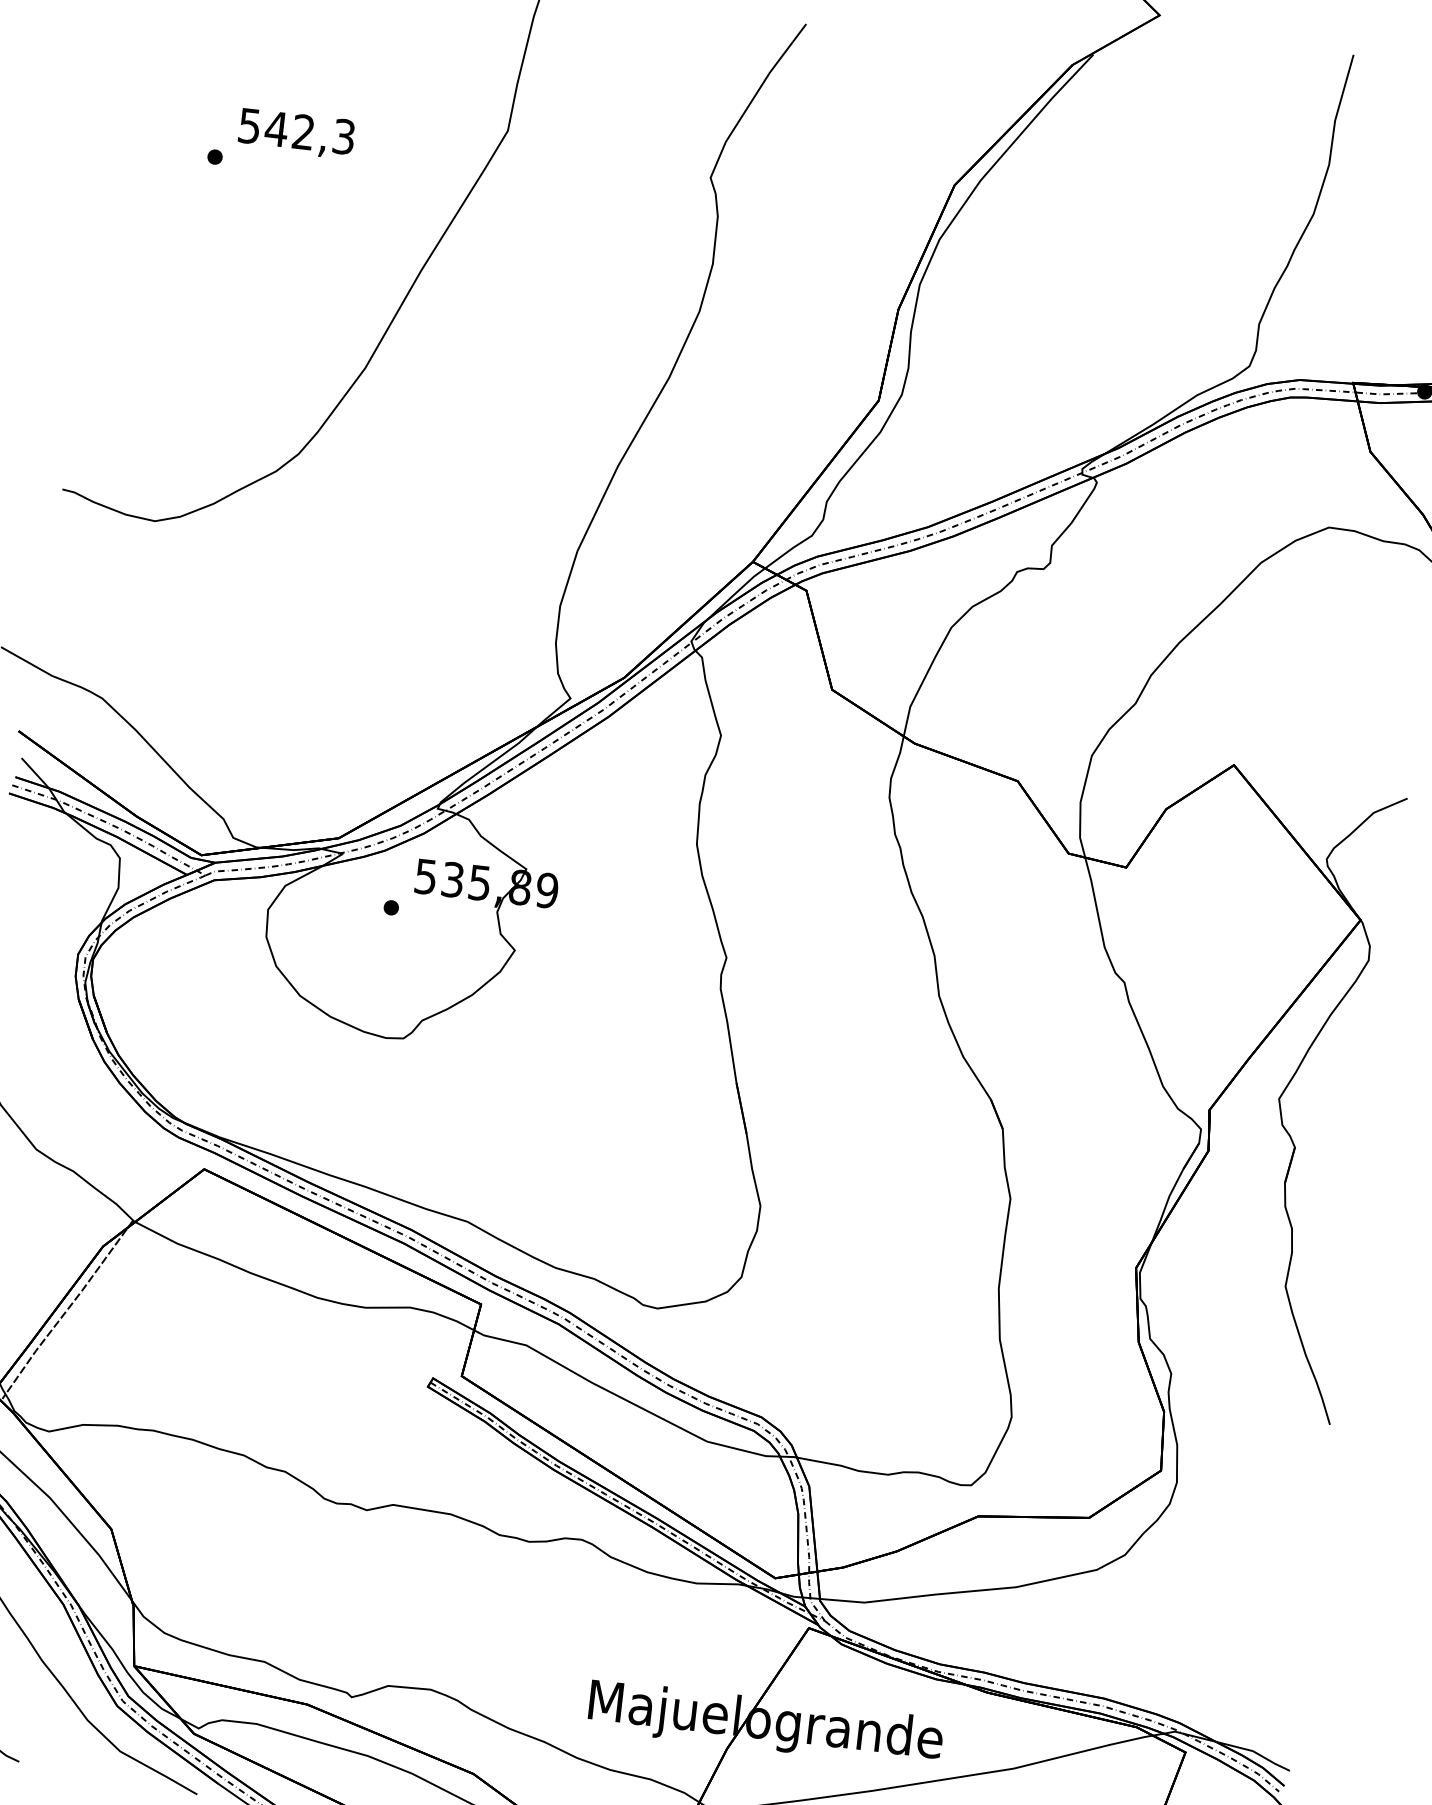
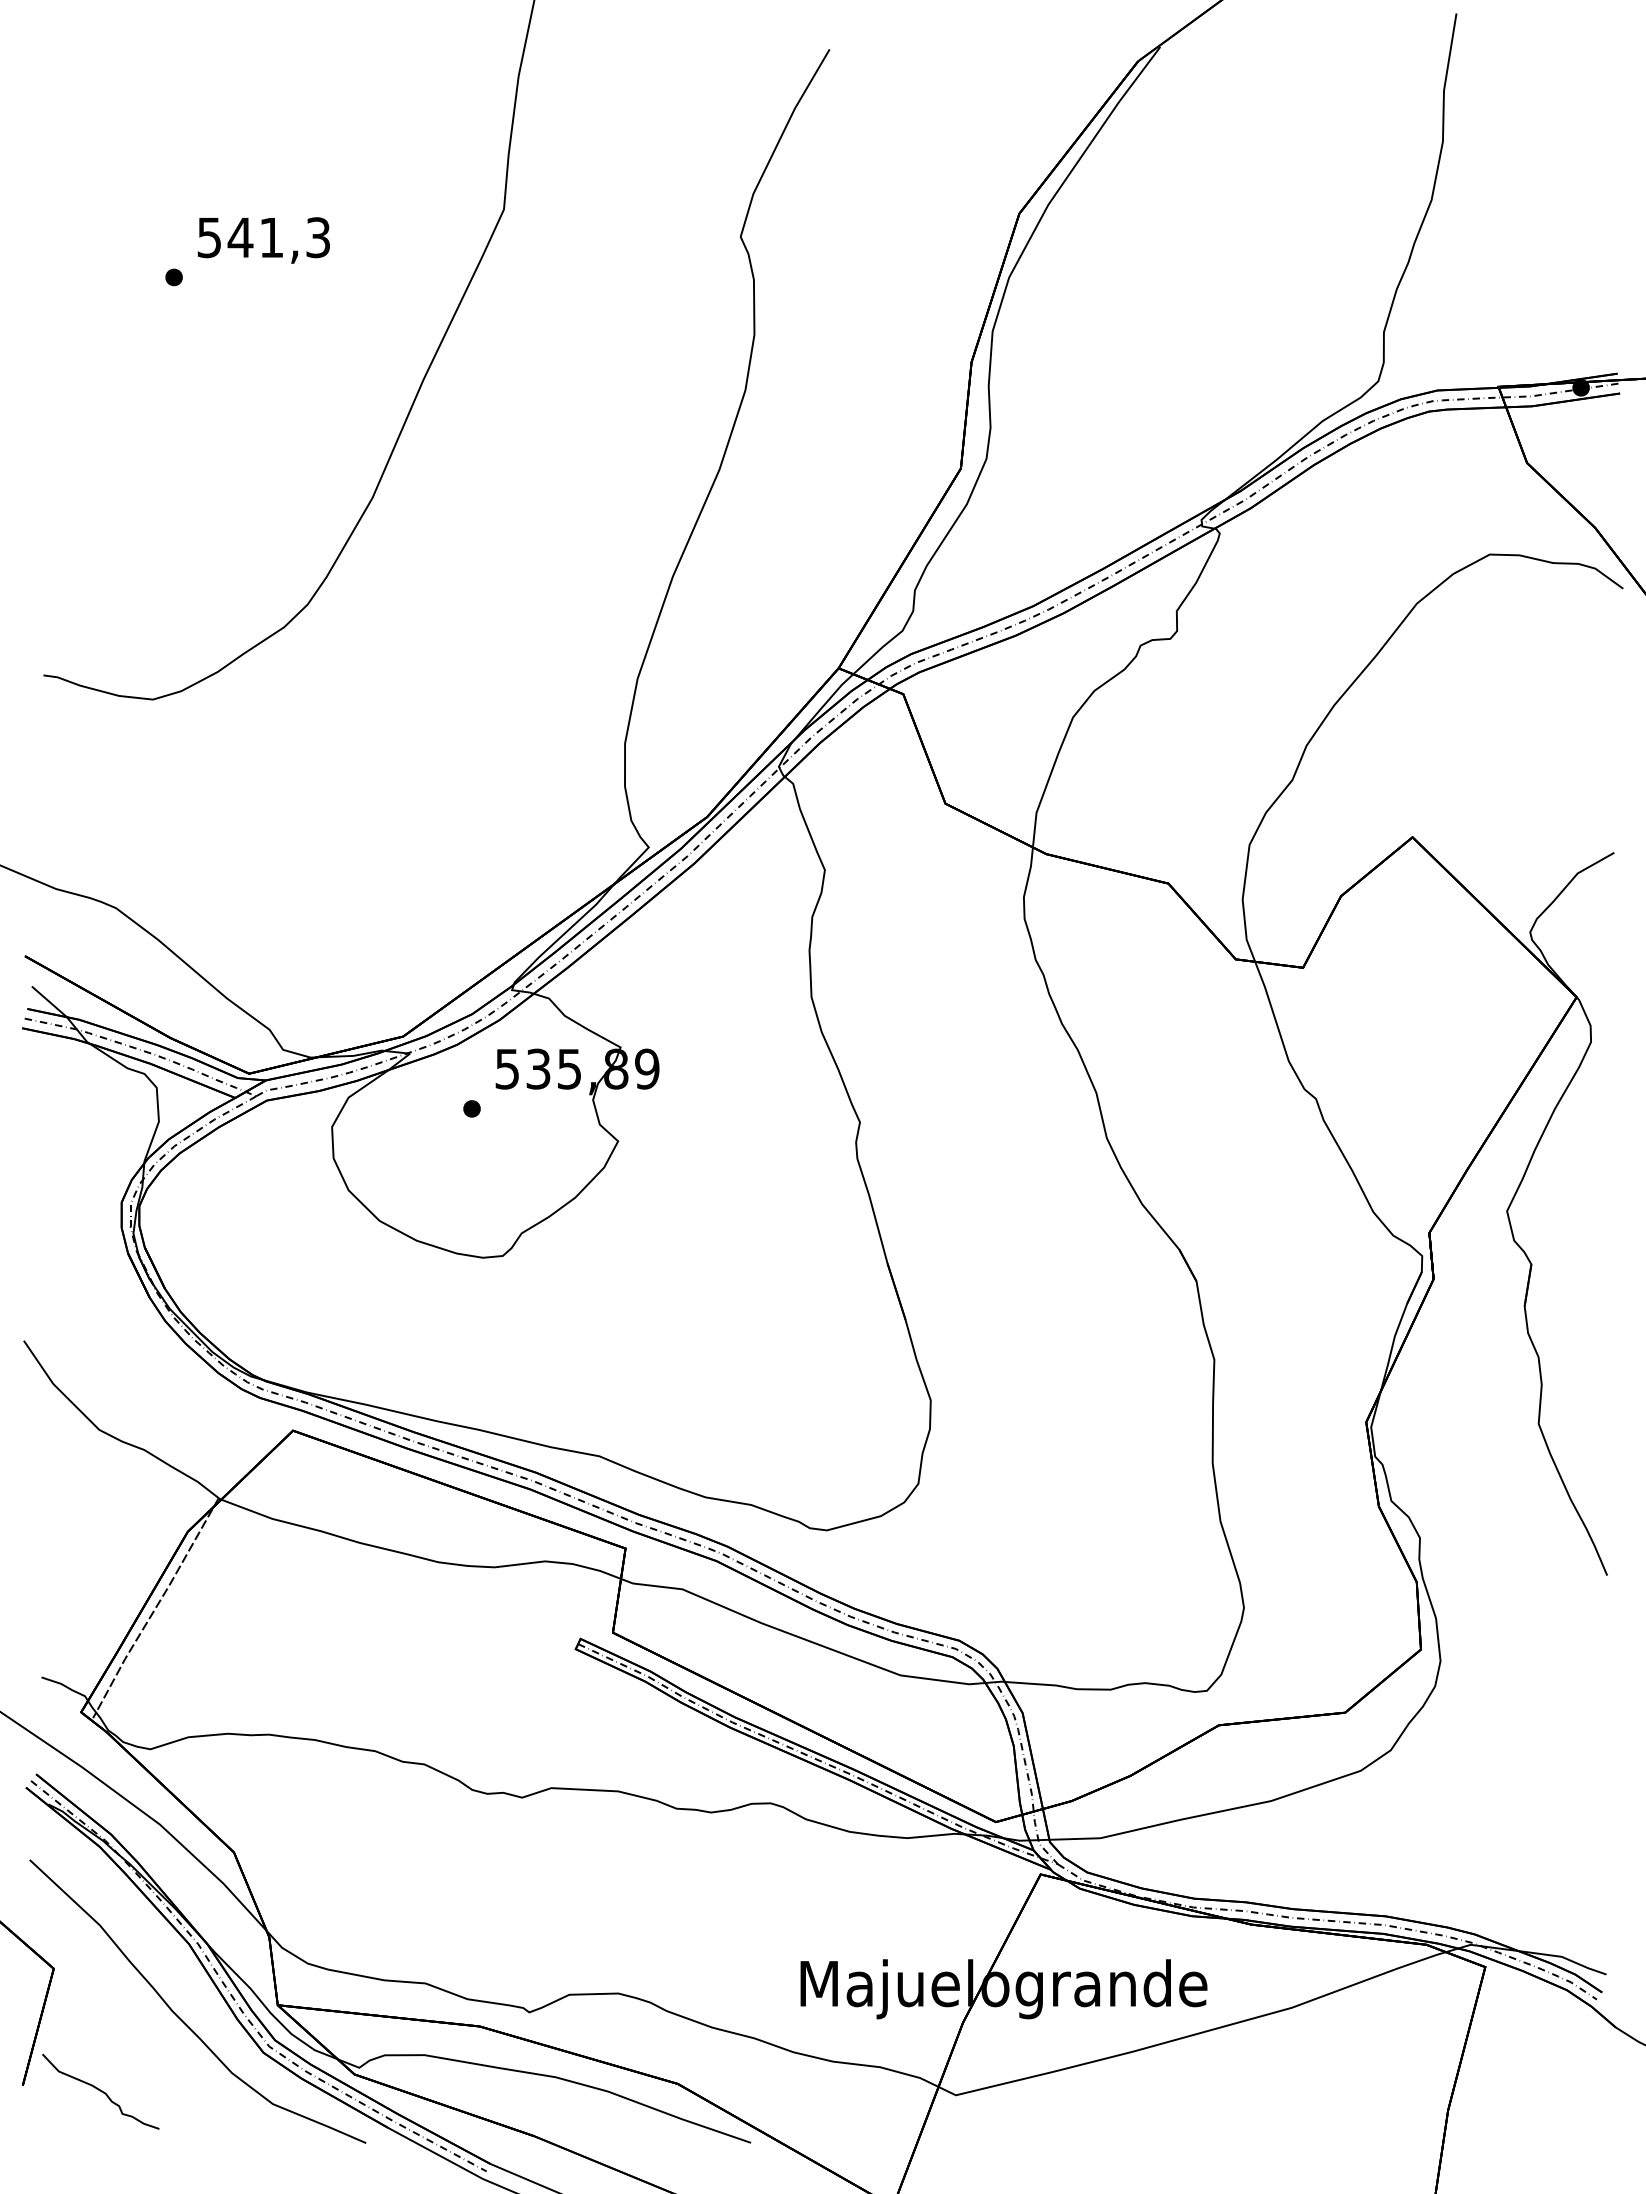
text: (302, 131) -> (270, 237), 542,3 -> 541,3

